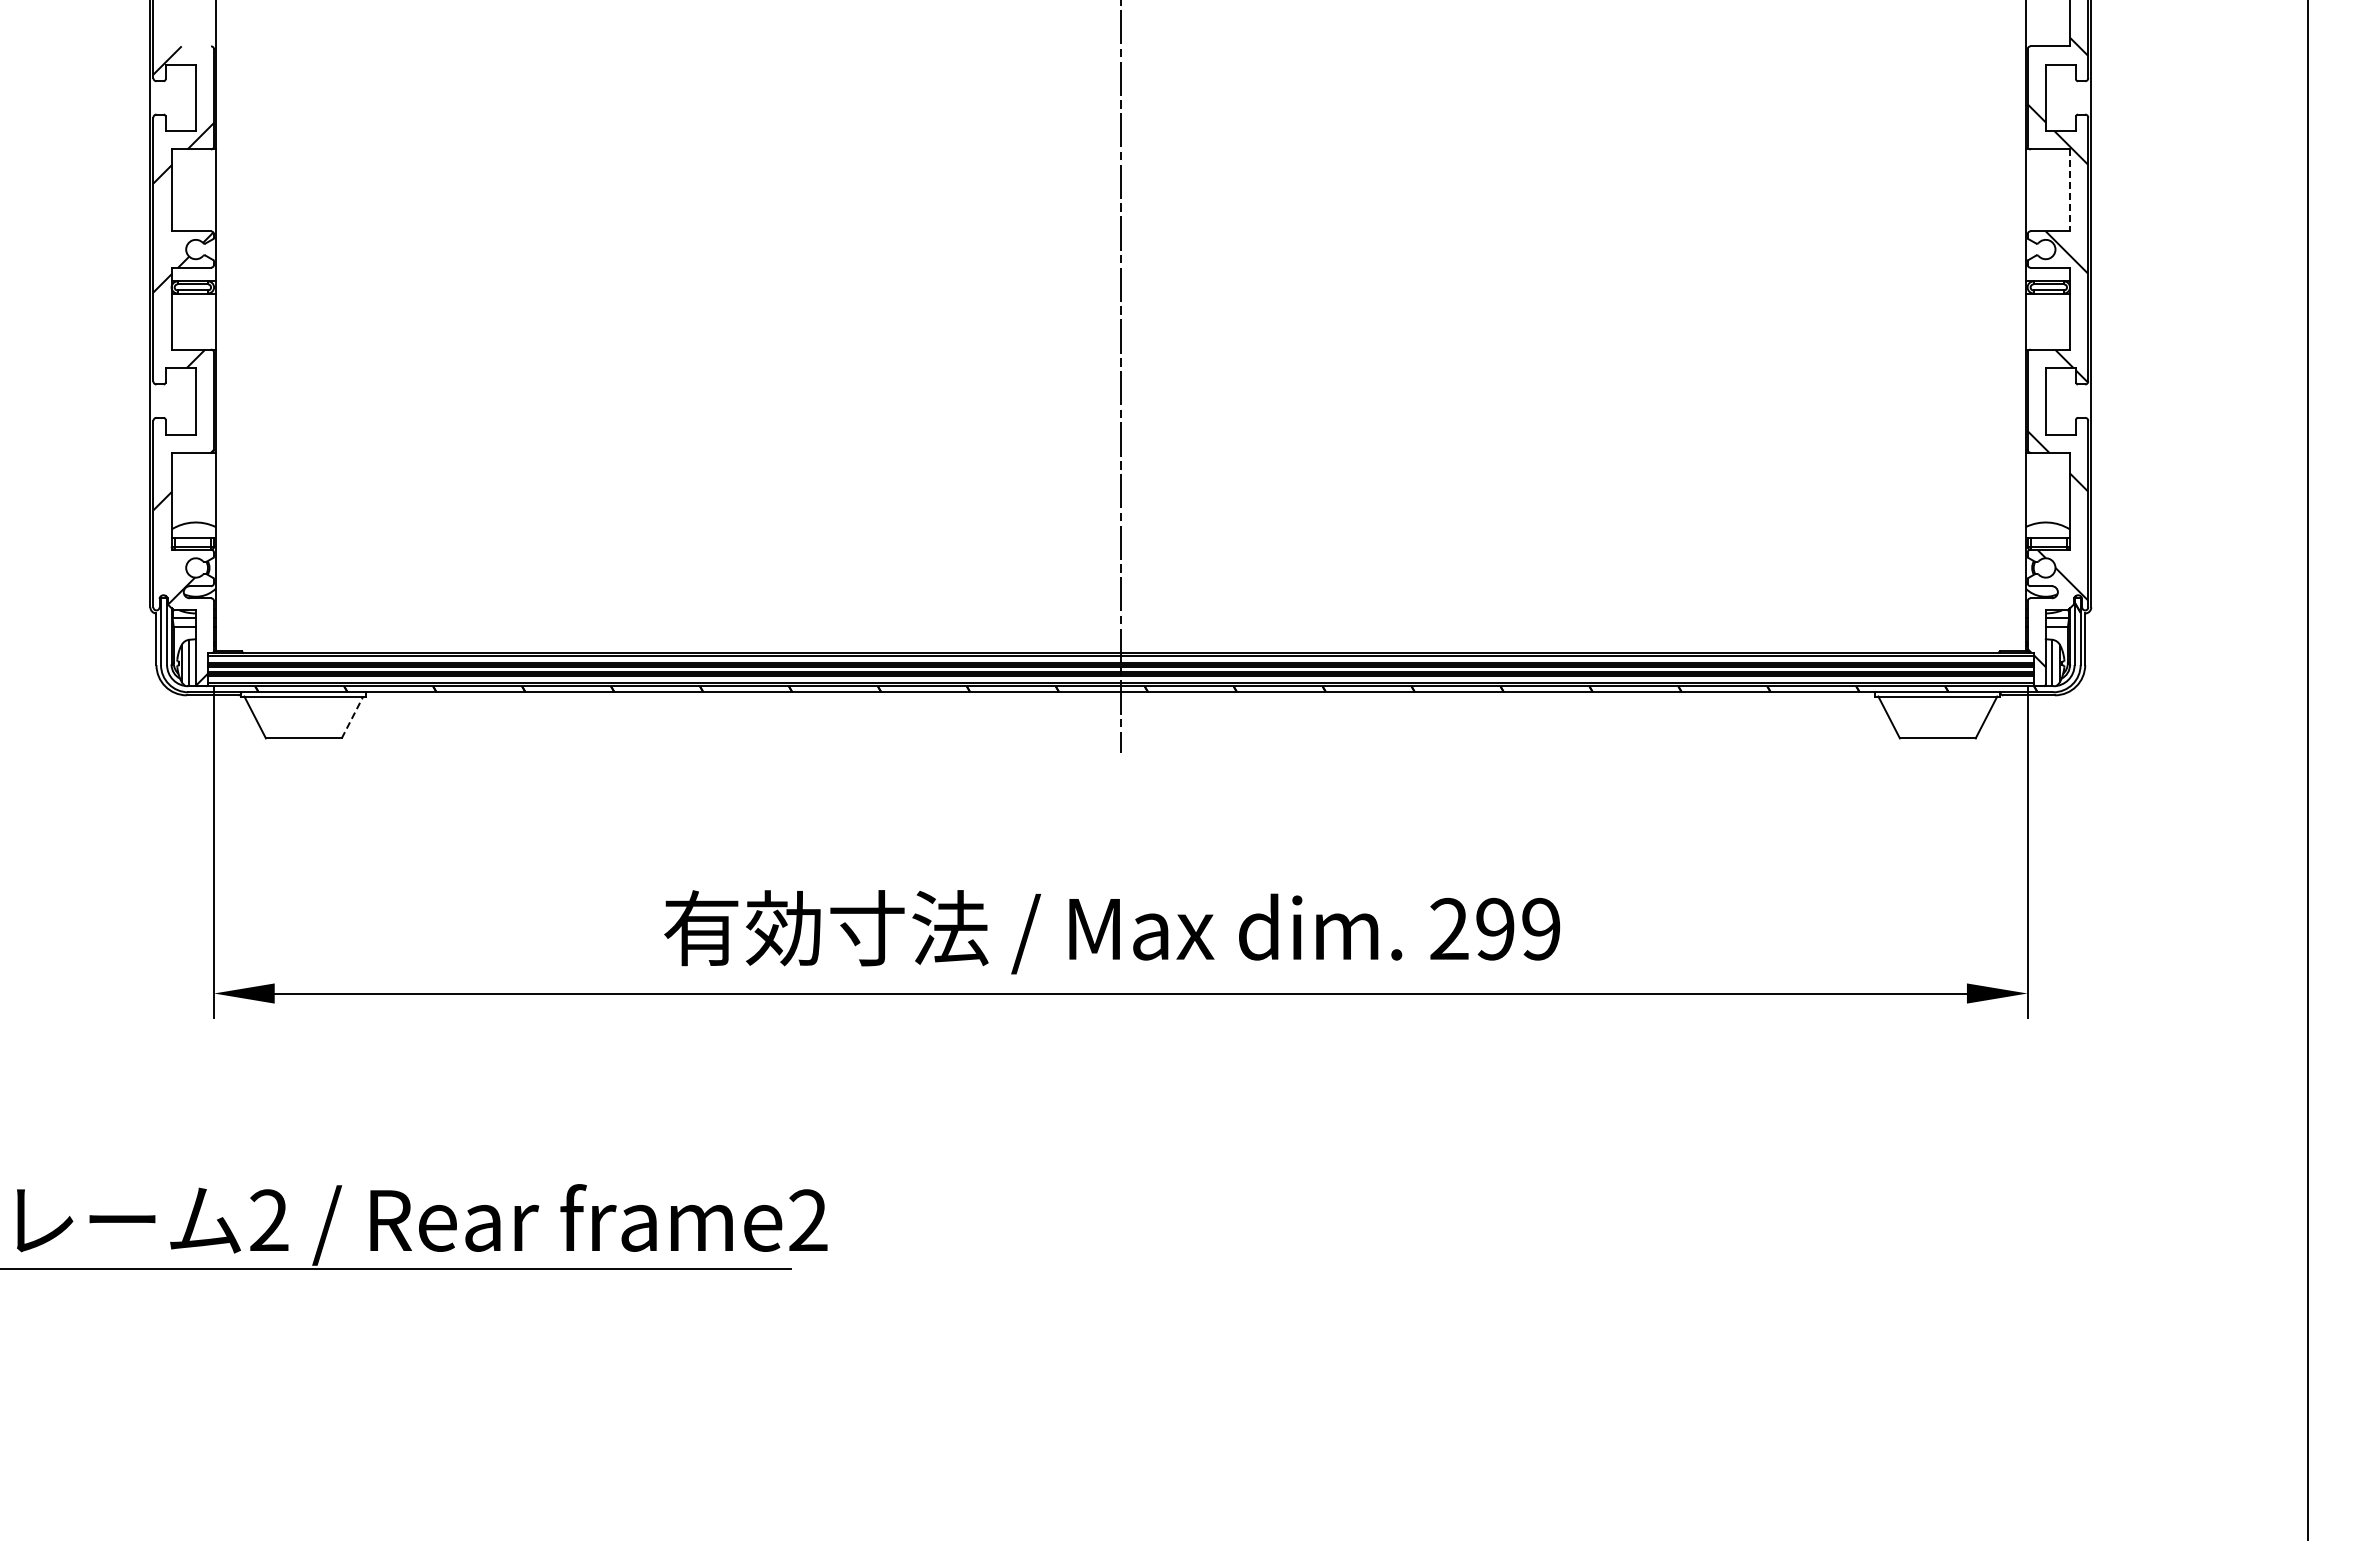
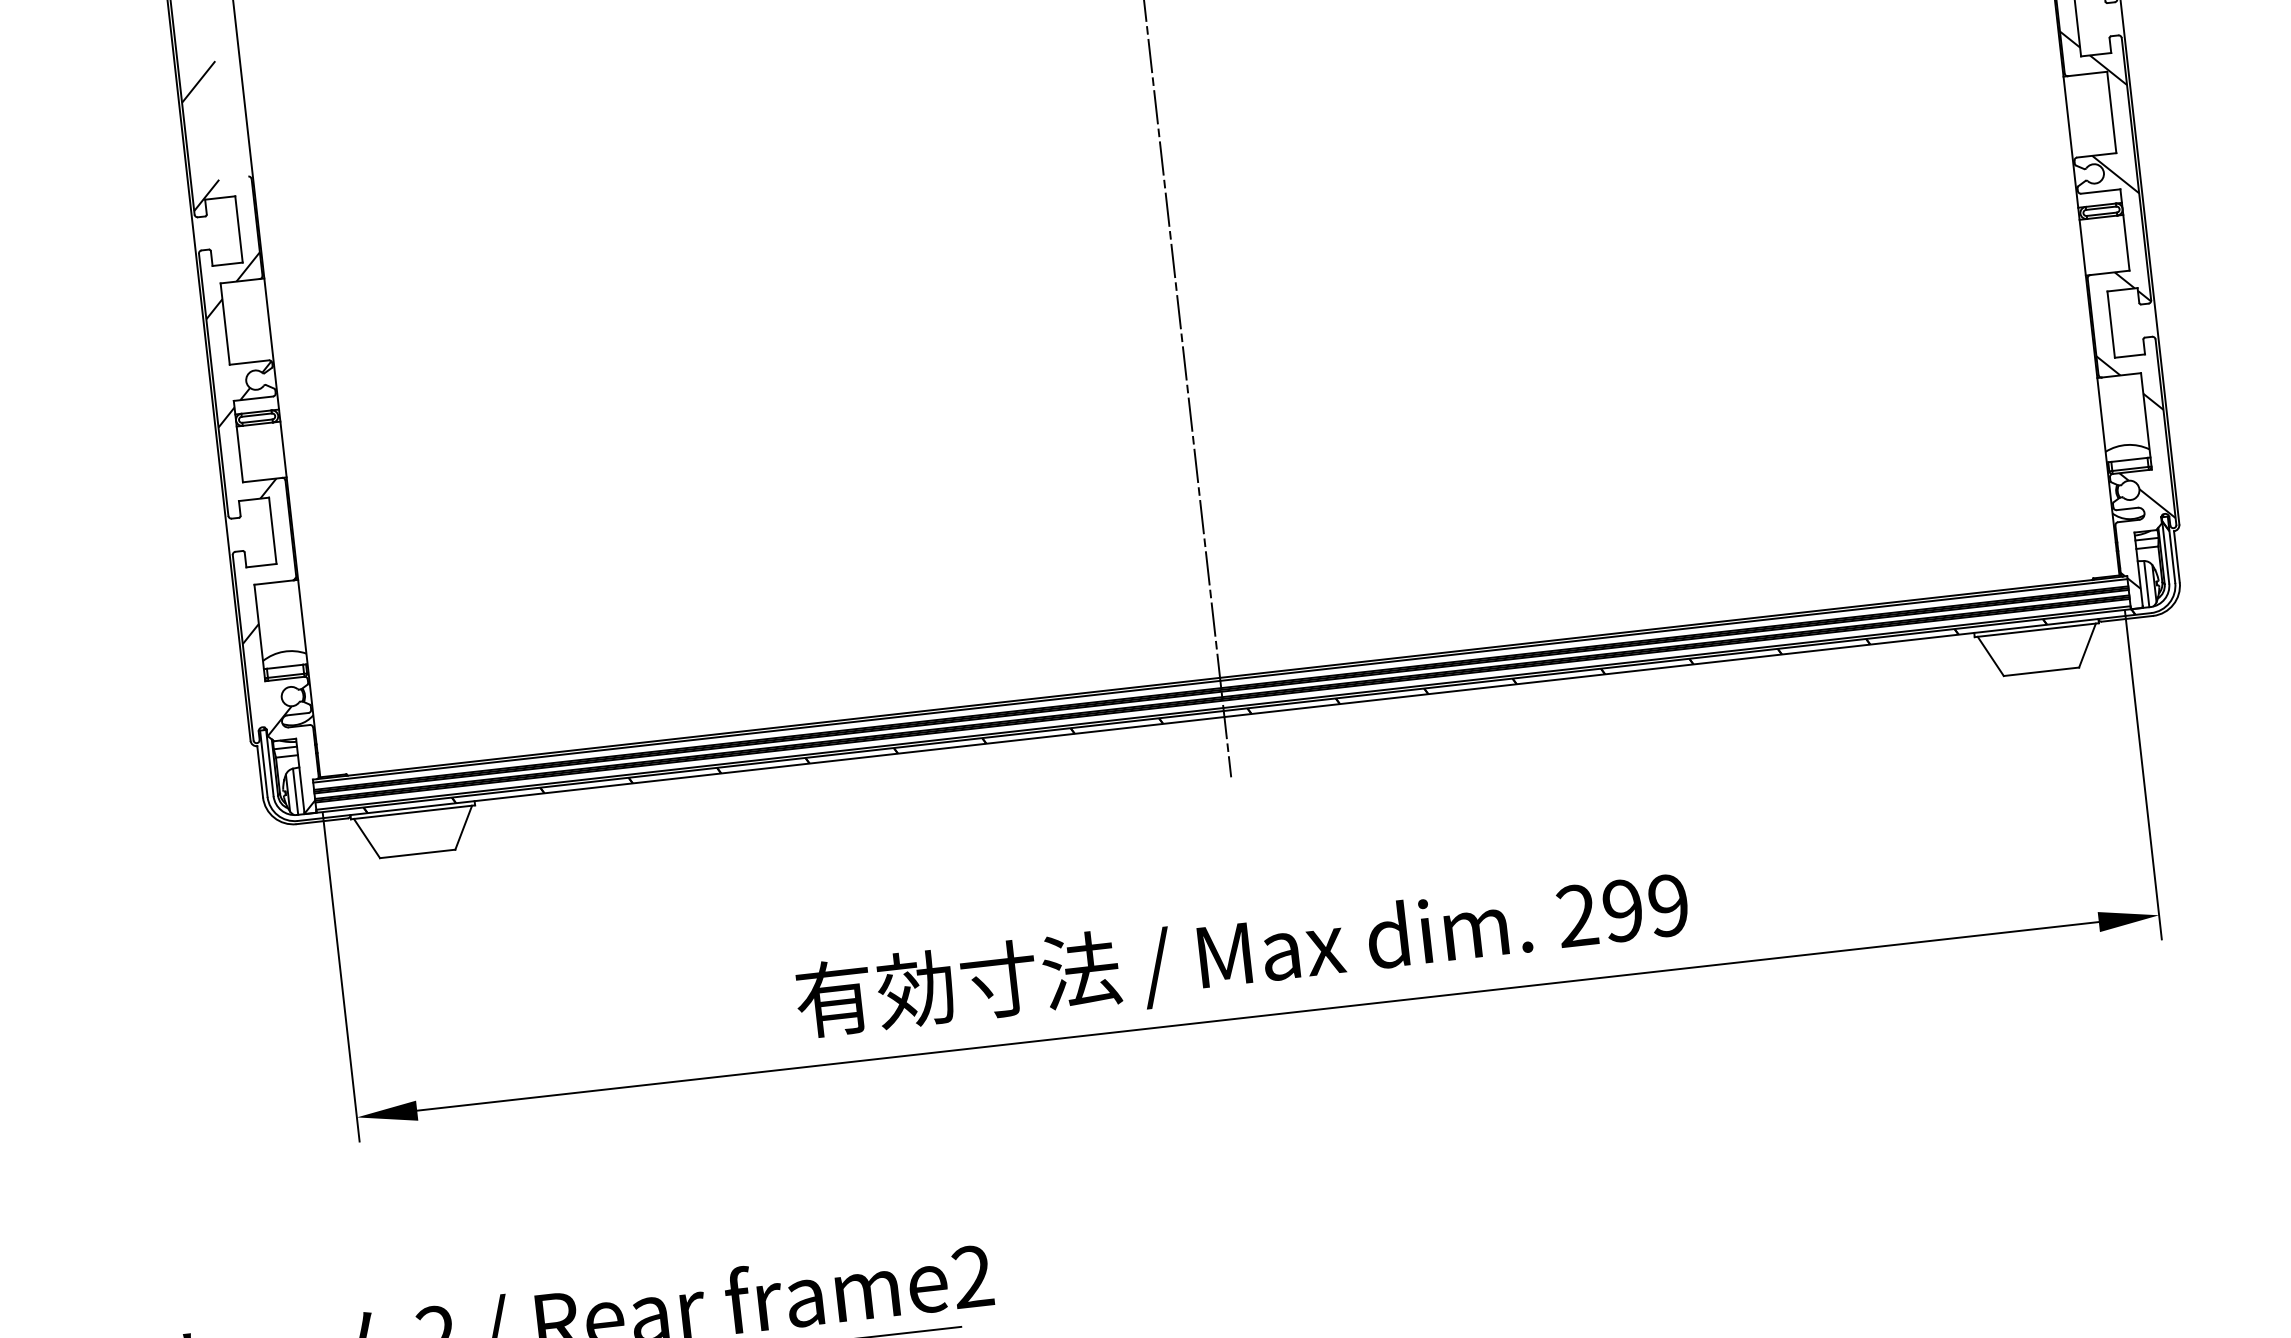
line: (2070, 190) -> (2112, 112), dashed -> solid
line: (352, 717) -> (463, 827), dashed -> solid

